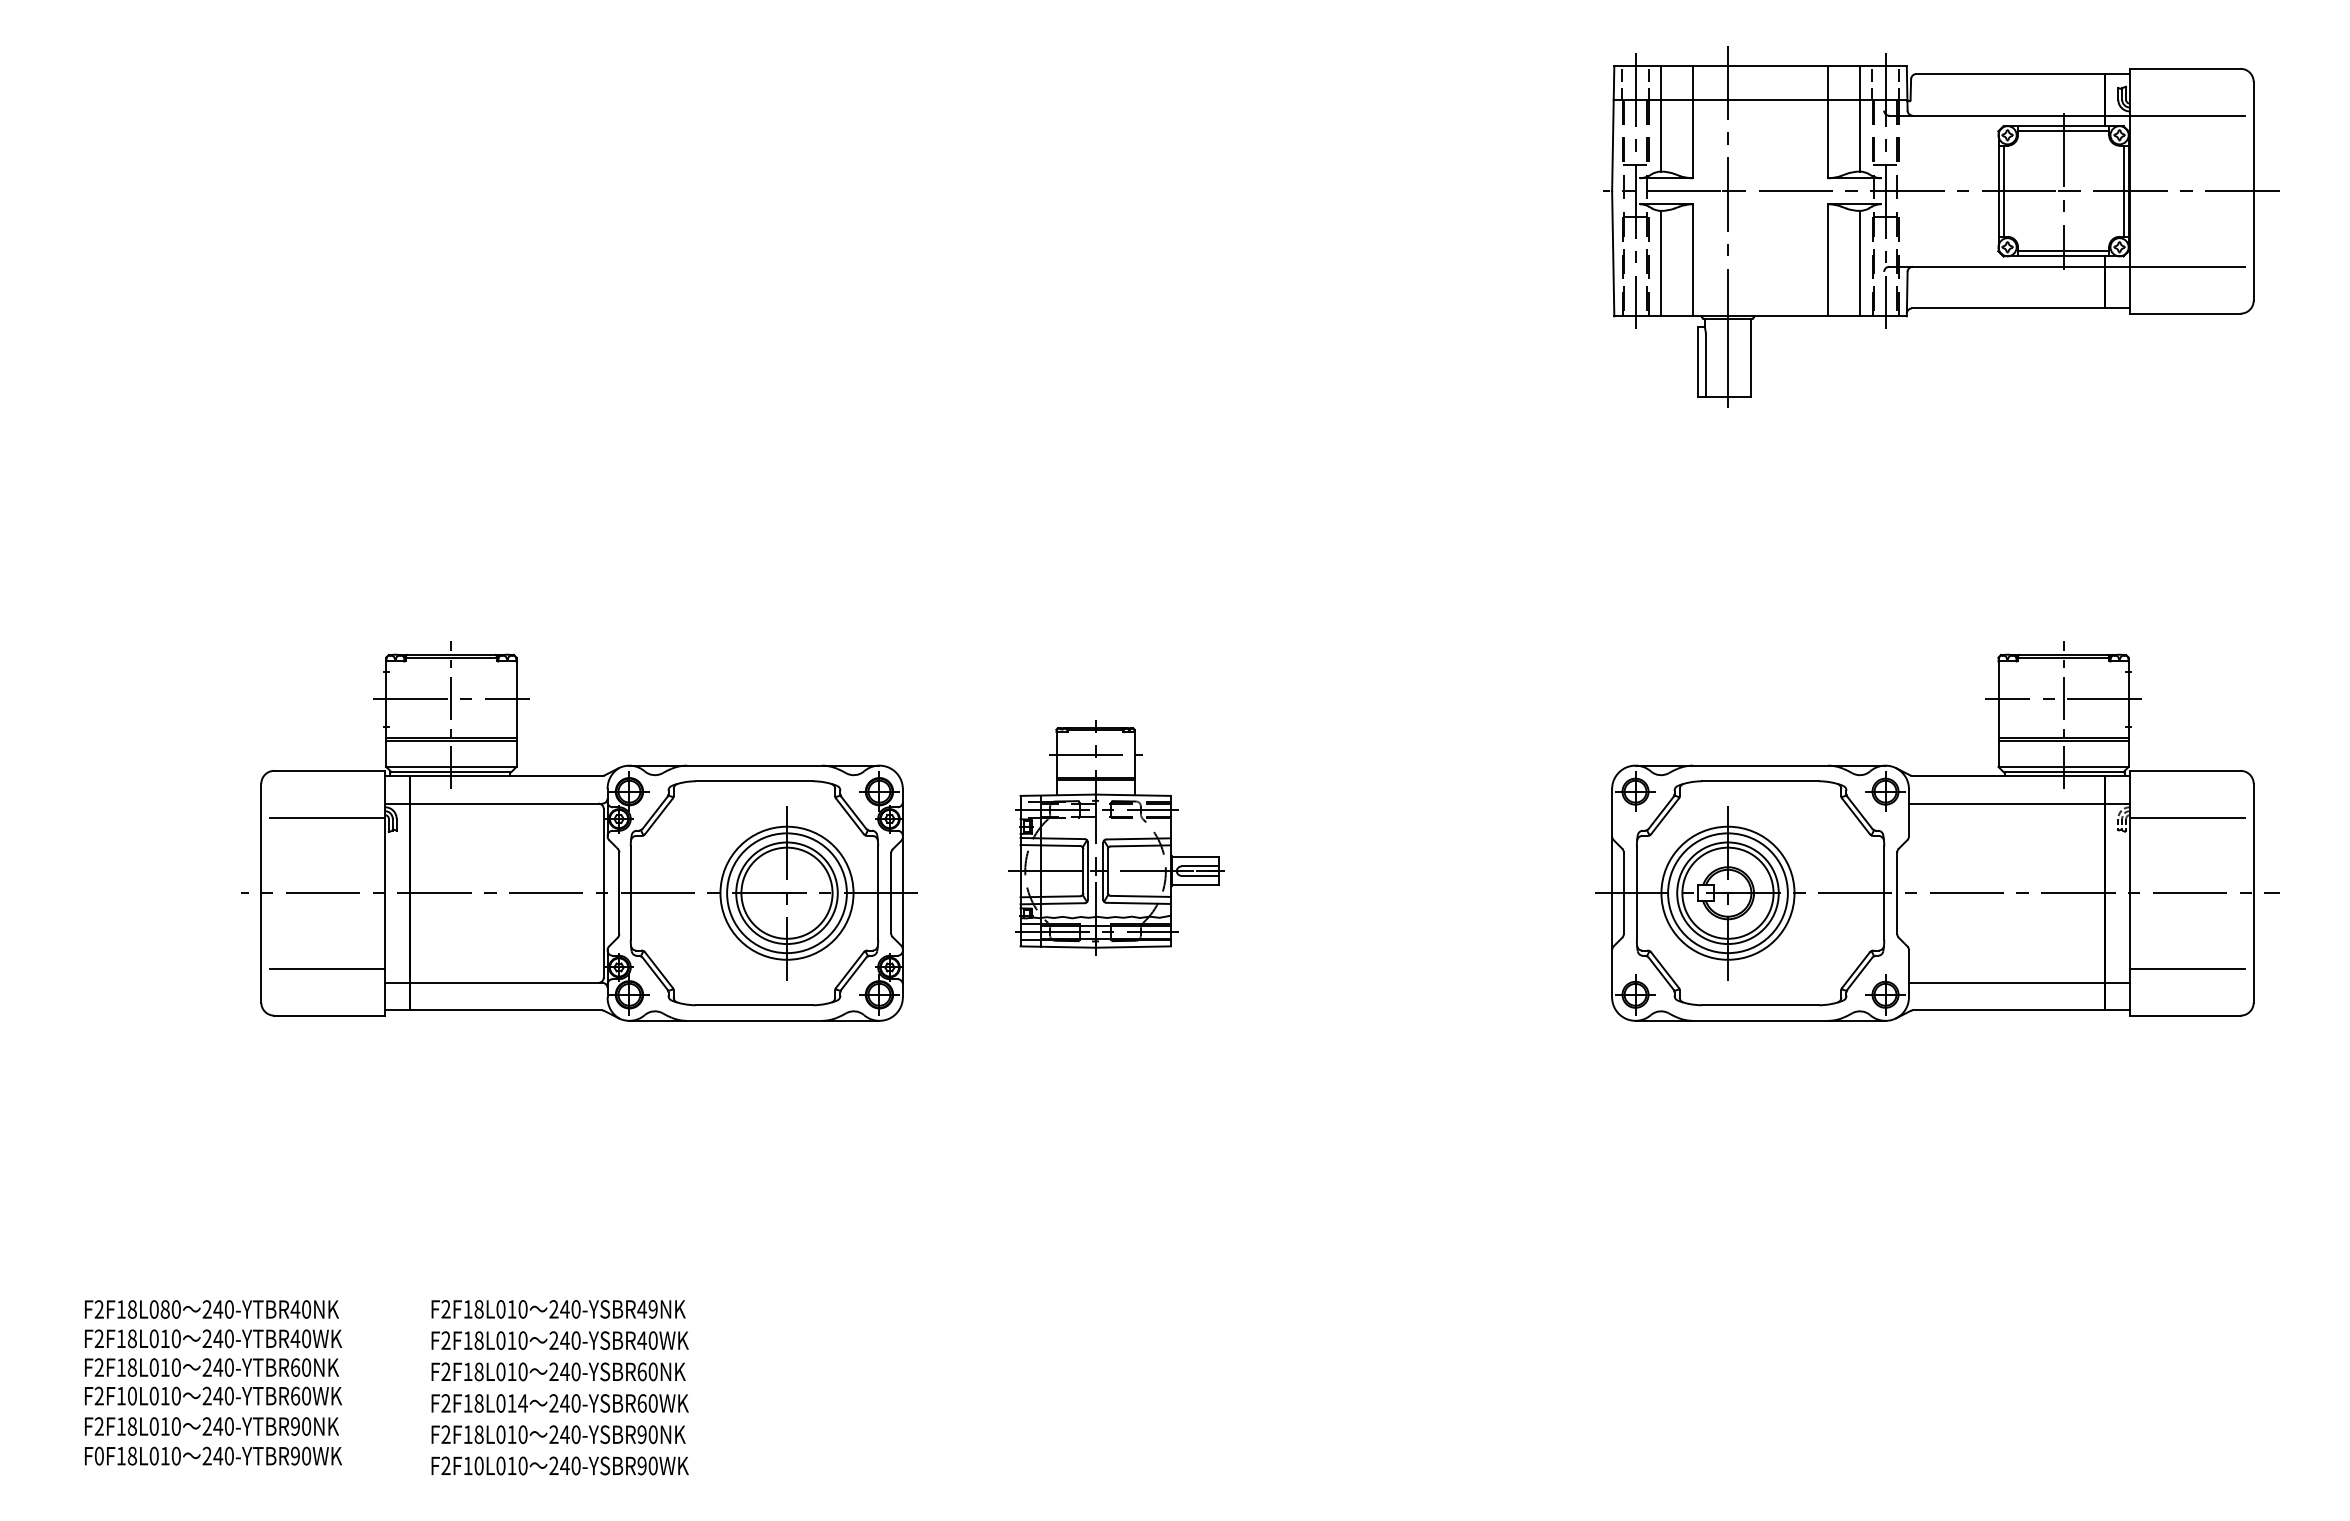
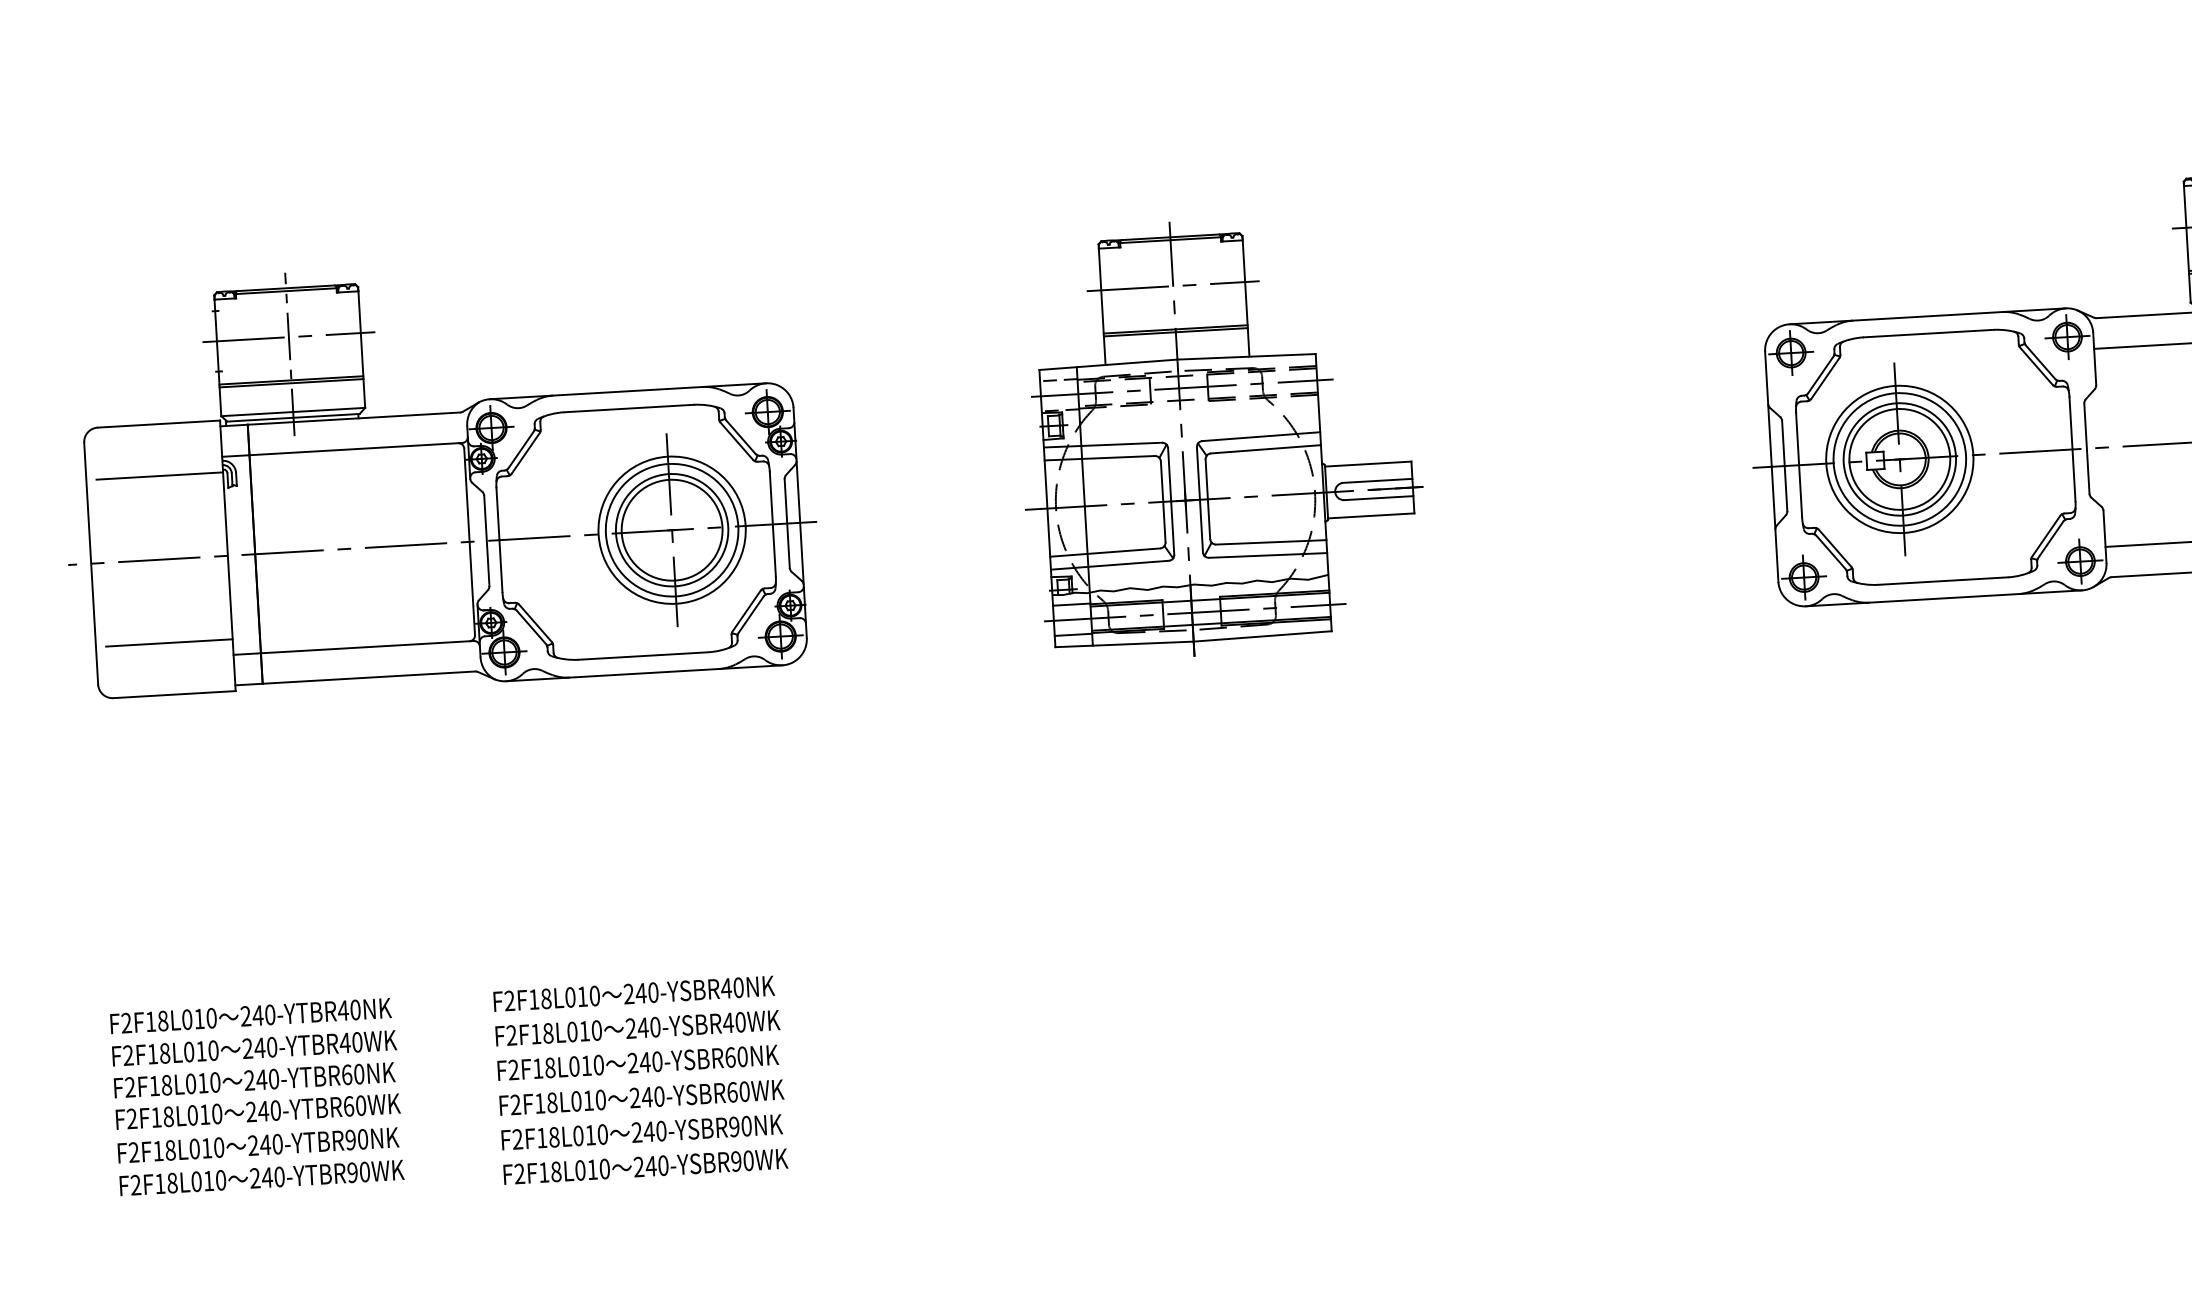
part: (579, 831) -> (438, 475), moved
part: (1116, 837) -> (1220, 436), size x1.67
text: (164, 1309) -> (198, 1019), F2F18L080 -> F2F18L010
text: (652, 1309) -> (737, 987), 240-YSBR49NK -> 240-YSBR40NK
text: (131, 1396) -> (167, 1117), F2F10L010 -> F2F18L010
text: (522, 1403) -> (600, 1100), F2F18L014 -> F2F18L010
text: (98, 1456) -> (135, 1185), F0F18L010 -> F2F18L010
text: (478, 1465) -> (555, 1171), F2F10L010 -> F2F18L010

